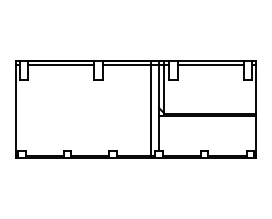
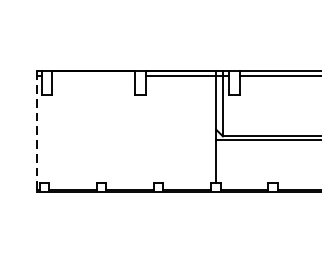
line: (60, 65) -> (92, 76), removed
line: (151, 108) -> (206, 130), removed
line: (15, 109) -> (36, 131), solid -> dashed

